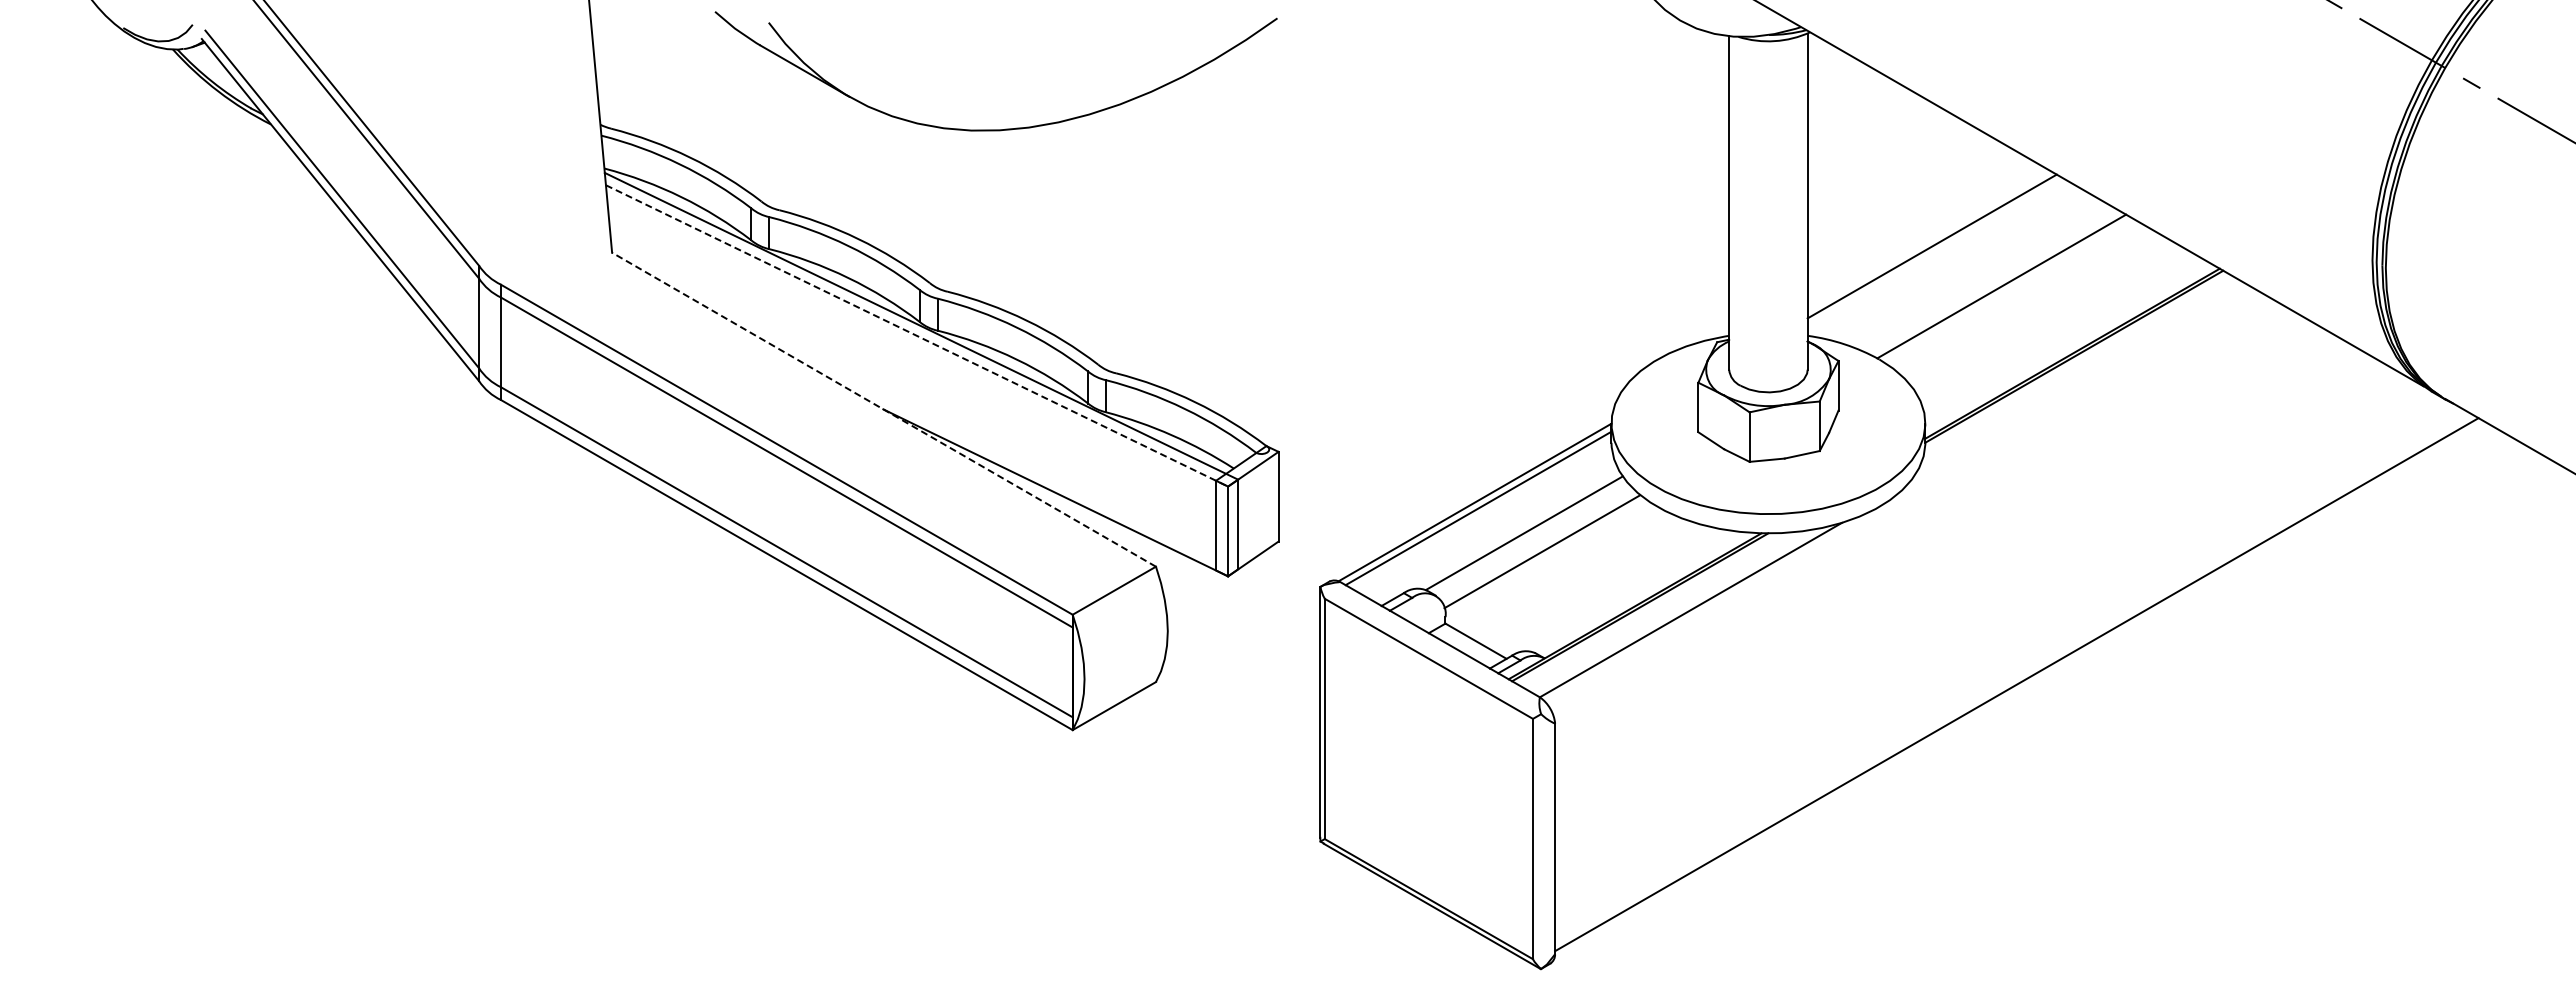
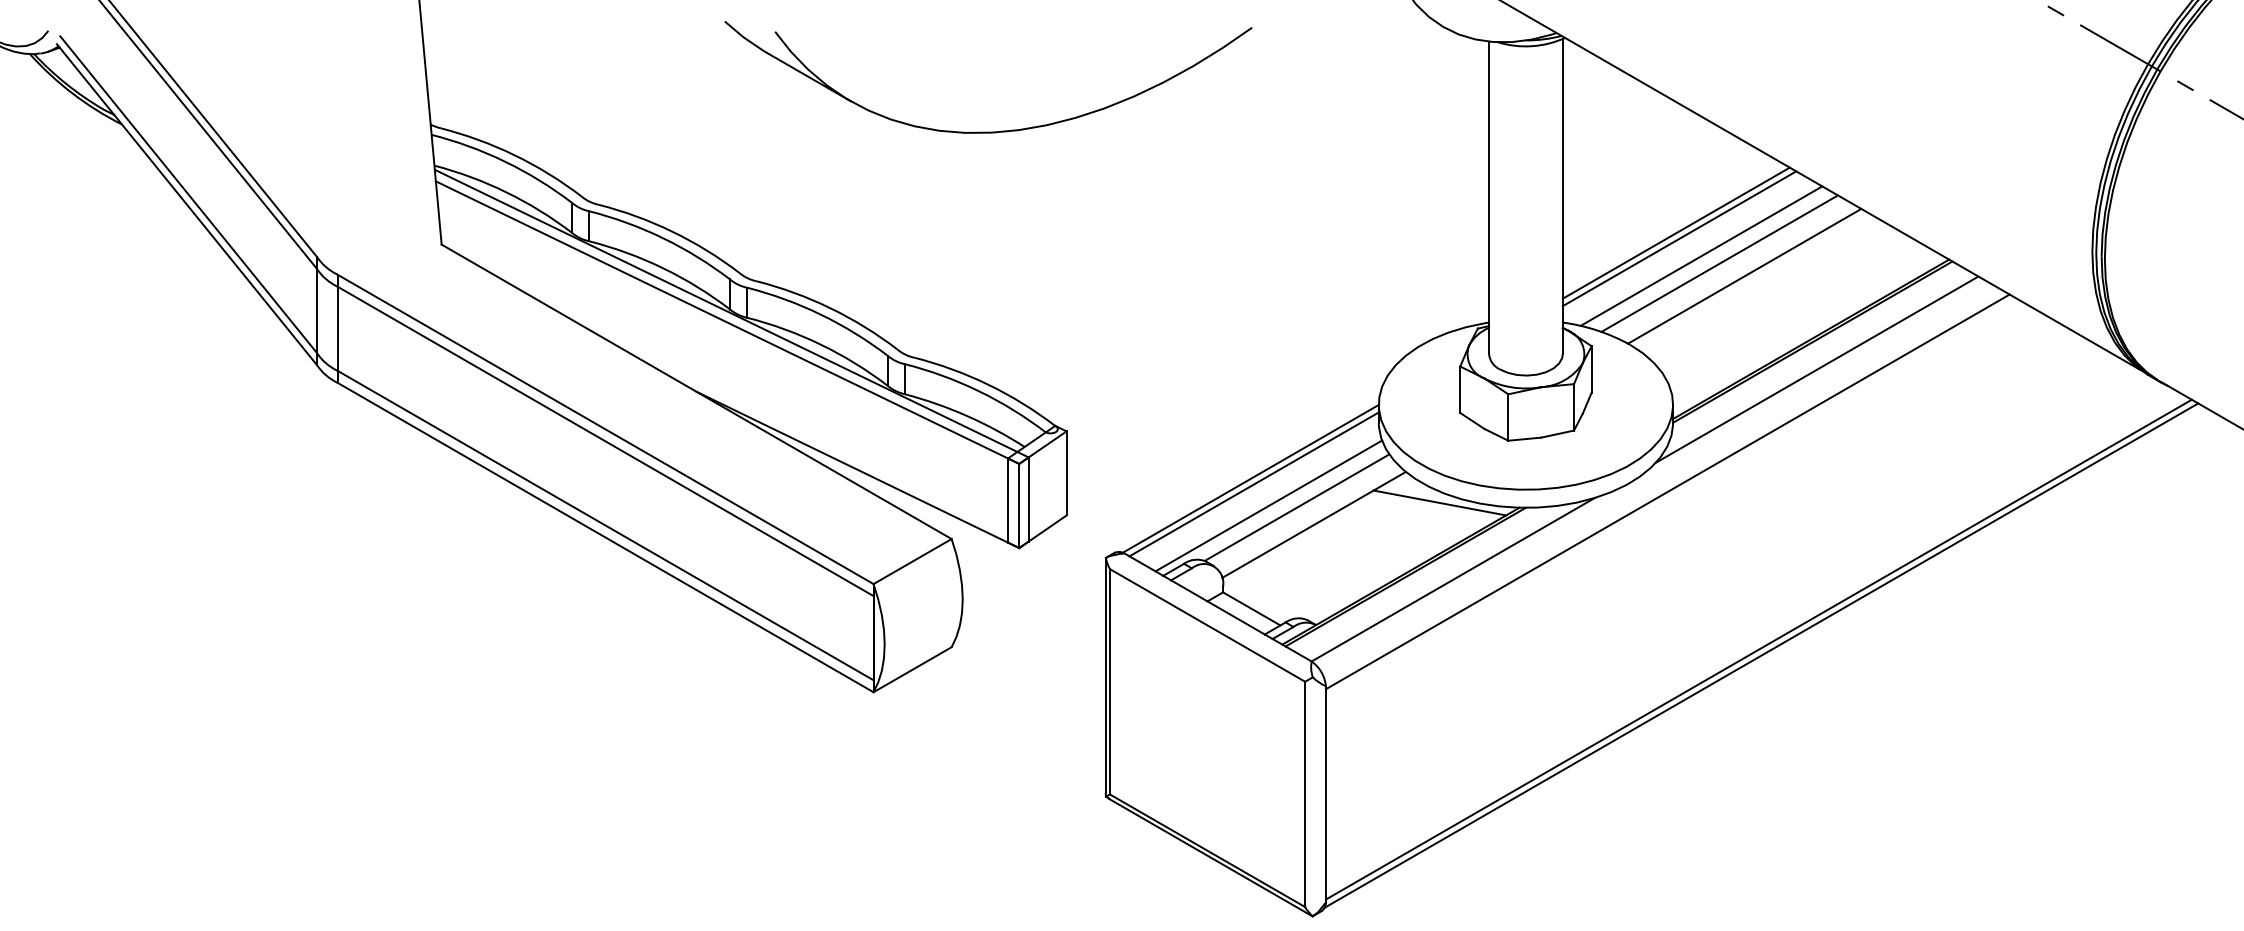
part: (1005, 128) -> (997, 130), moved
line: (1928, 240) -> (1676, 233), added
line: (1955, 264) -> (1701, 255), added
line: (1975, 272) -> (1720, 263), added
line: (917, 335) -> (728, 322), dashed -> solid
line: (2079, 385) -> (1817, 369), added
line: (884, 409) -> (697, 391), dashed -> solid
line: (1919, 516) -> (1667, 491), added
line: (1676, 528) -> (1439, 503), added
line: (1494, 531) -> (1269, 506), added
line: (2019, 690) -> (1761, 655), added

